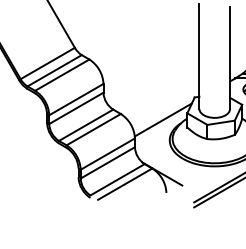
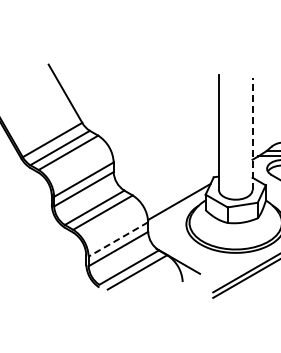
line: (230, 58) -> (252, 134), solid -> dashed
line: (107, 154) -> (118, 239), solid -> dashed

